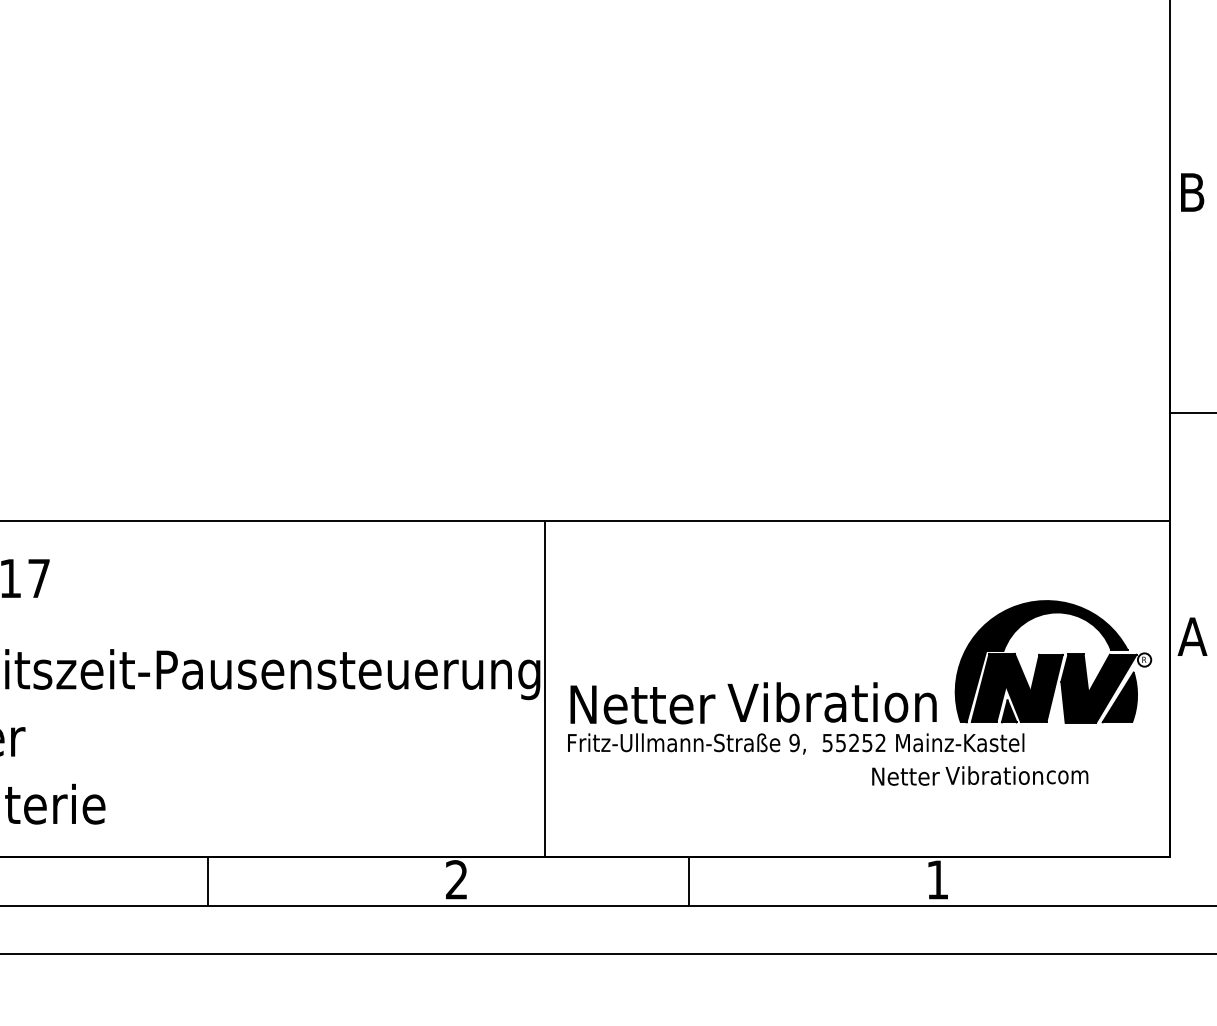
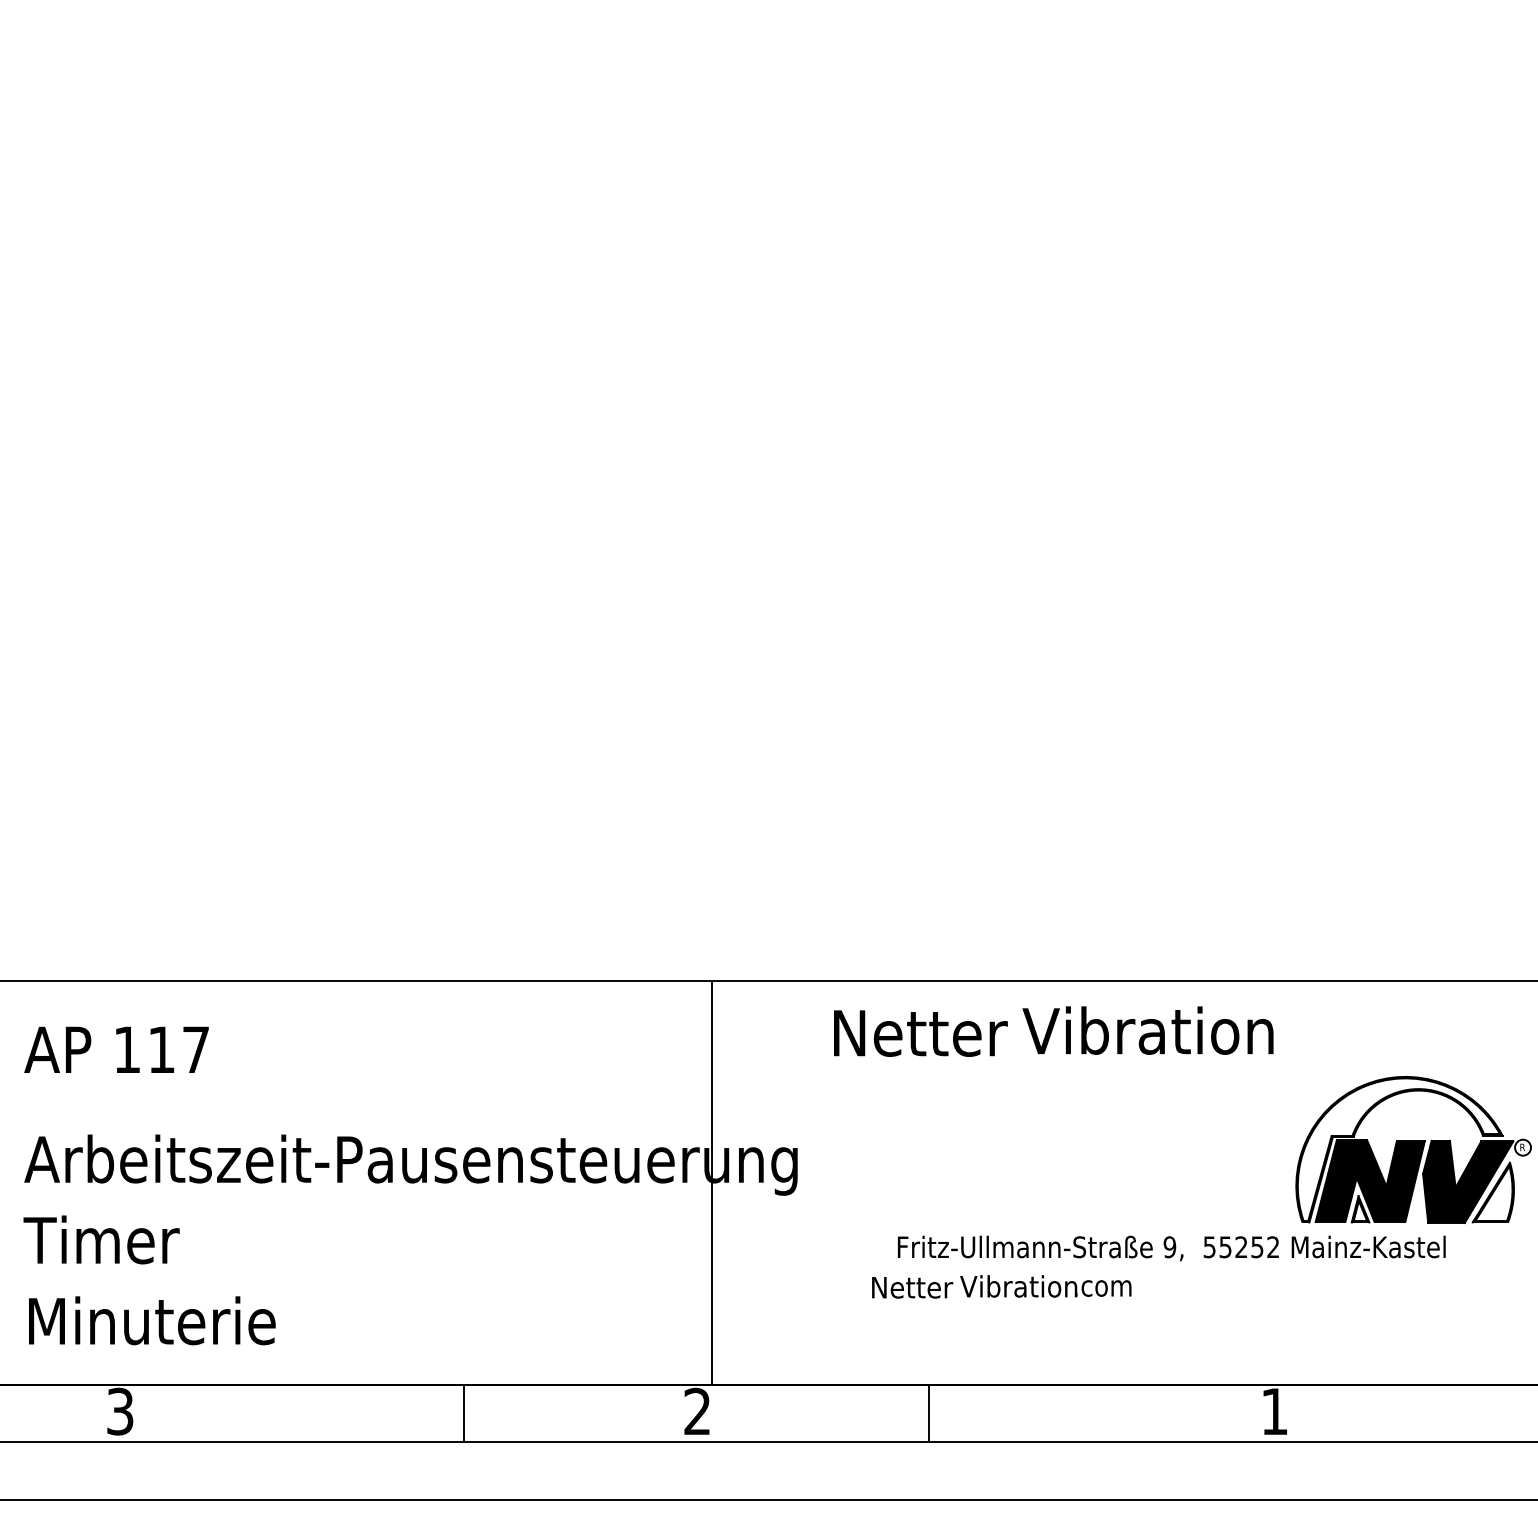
fill: (1040, 661) -> (1398, 1149), removed
line: (544, 689) -> (711, 1182), moved
fill: (1119, 698) -> (1493, 1193), removed
text: (753, 703) -> (1053, 1031), moved
fill: (1009, 712) -> (1360, 1210), removed
text: (795, 744) -> (1171, 1248), moved
text: (980, 775) -> (1001, 1286), moved
line: (207, 881) -> (463, 1413), moved
line: (689, 881) -> (929, 1413), moved

